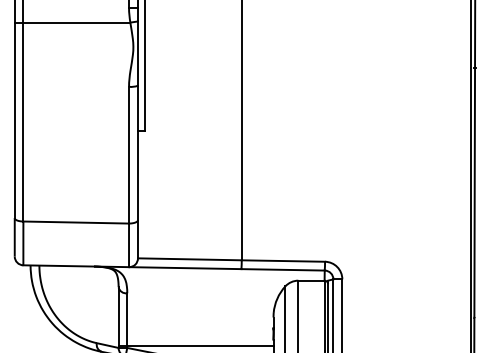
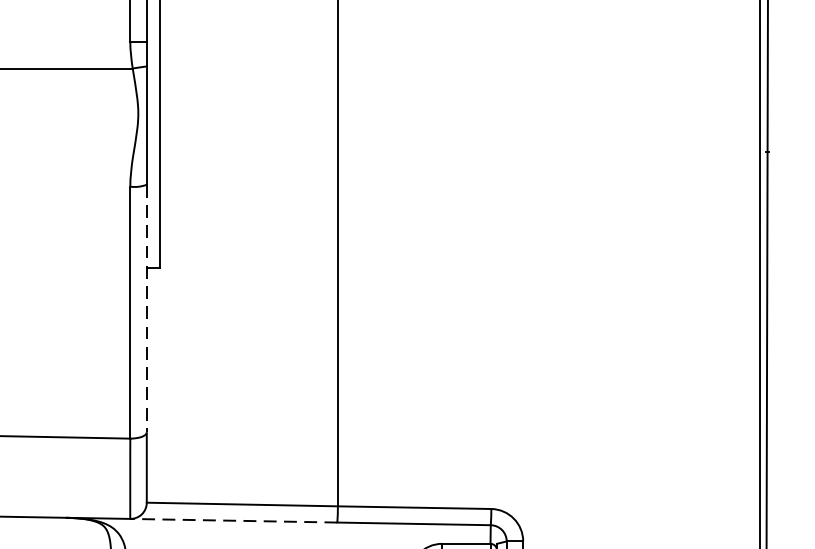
line: (137, 153) -> (145, 309), solid -> dashed
line: (184, 268) -> (232, 521), solid -> dashed

